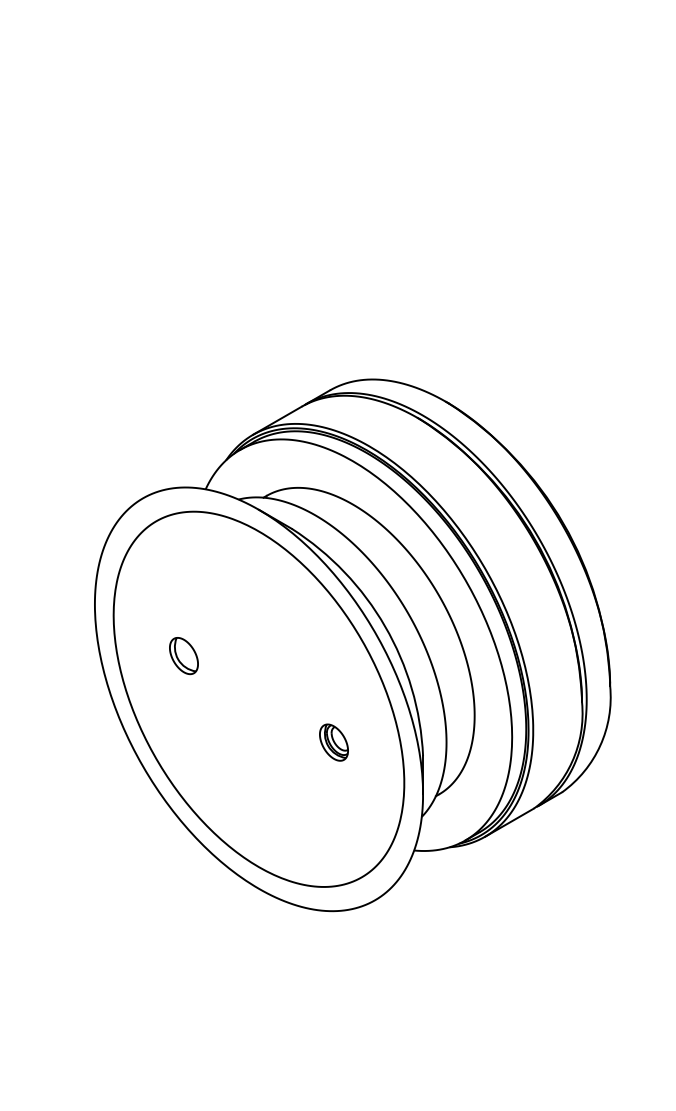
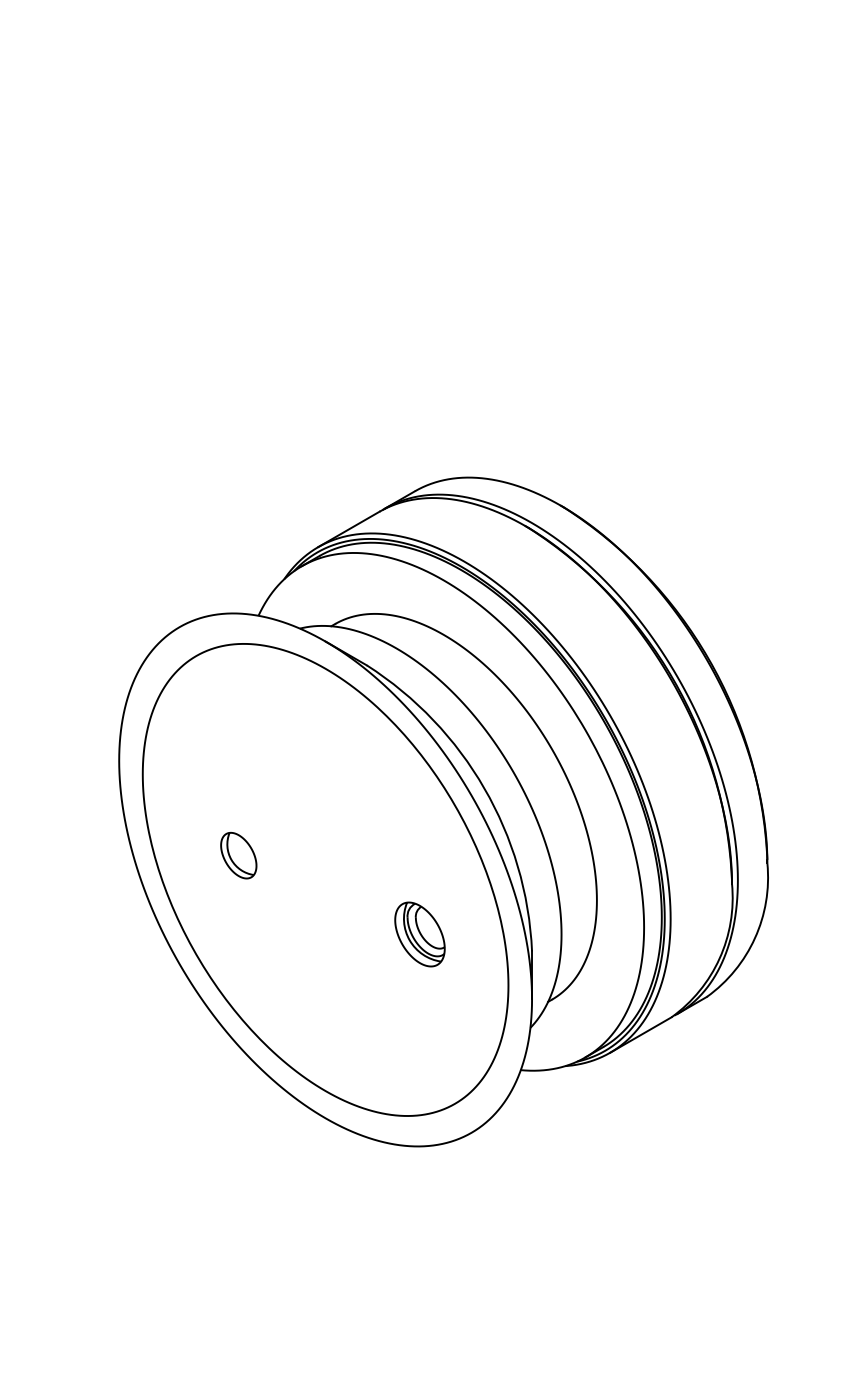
part: (183, 656) -> (238, 856), moved
part: (333, 742) -> (419, 934), size x1.4

